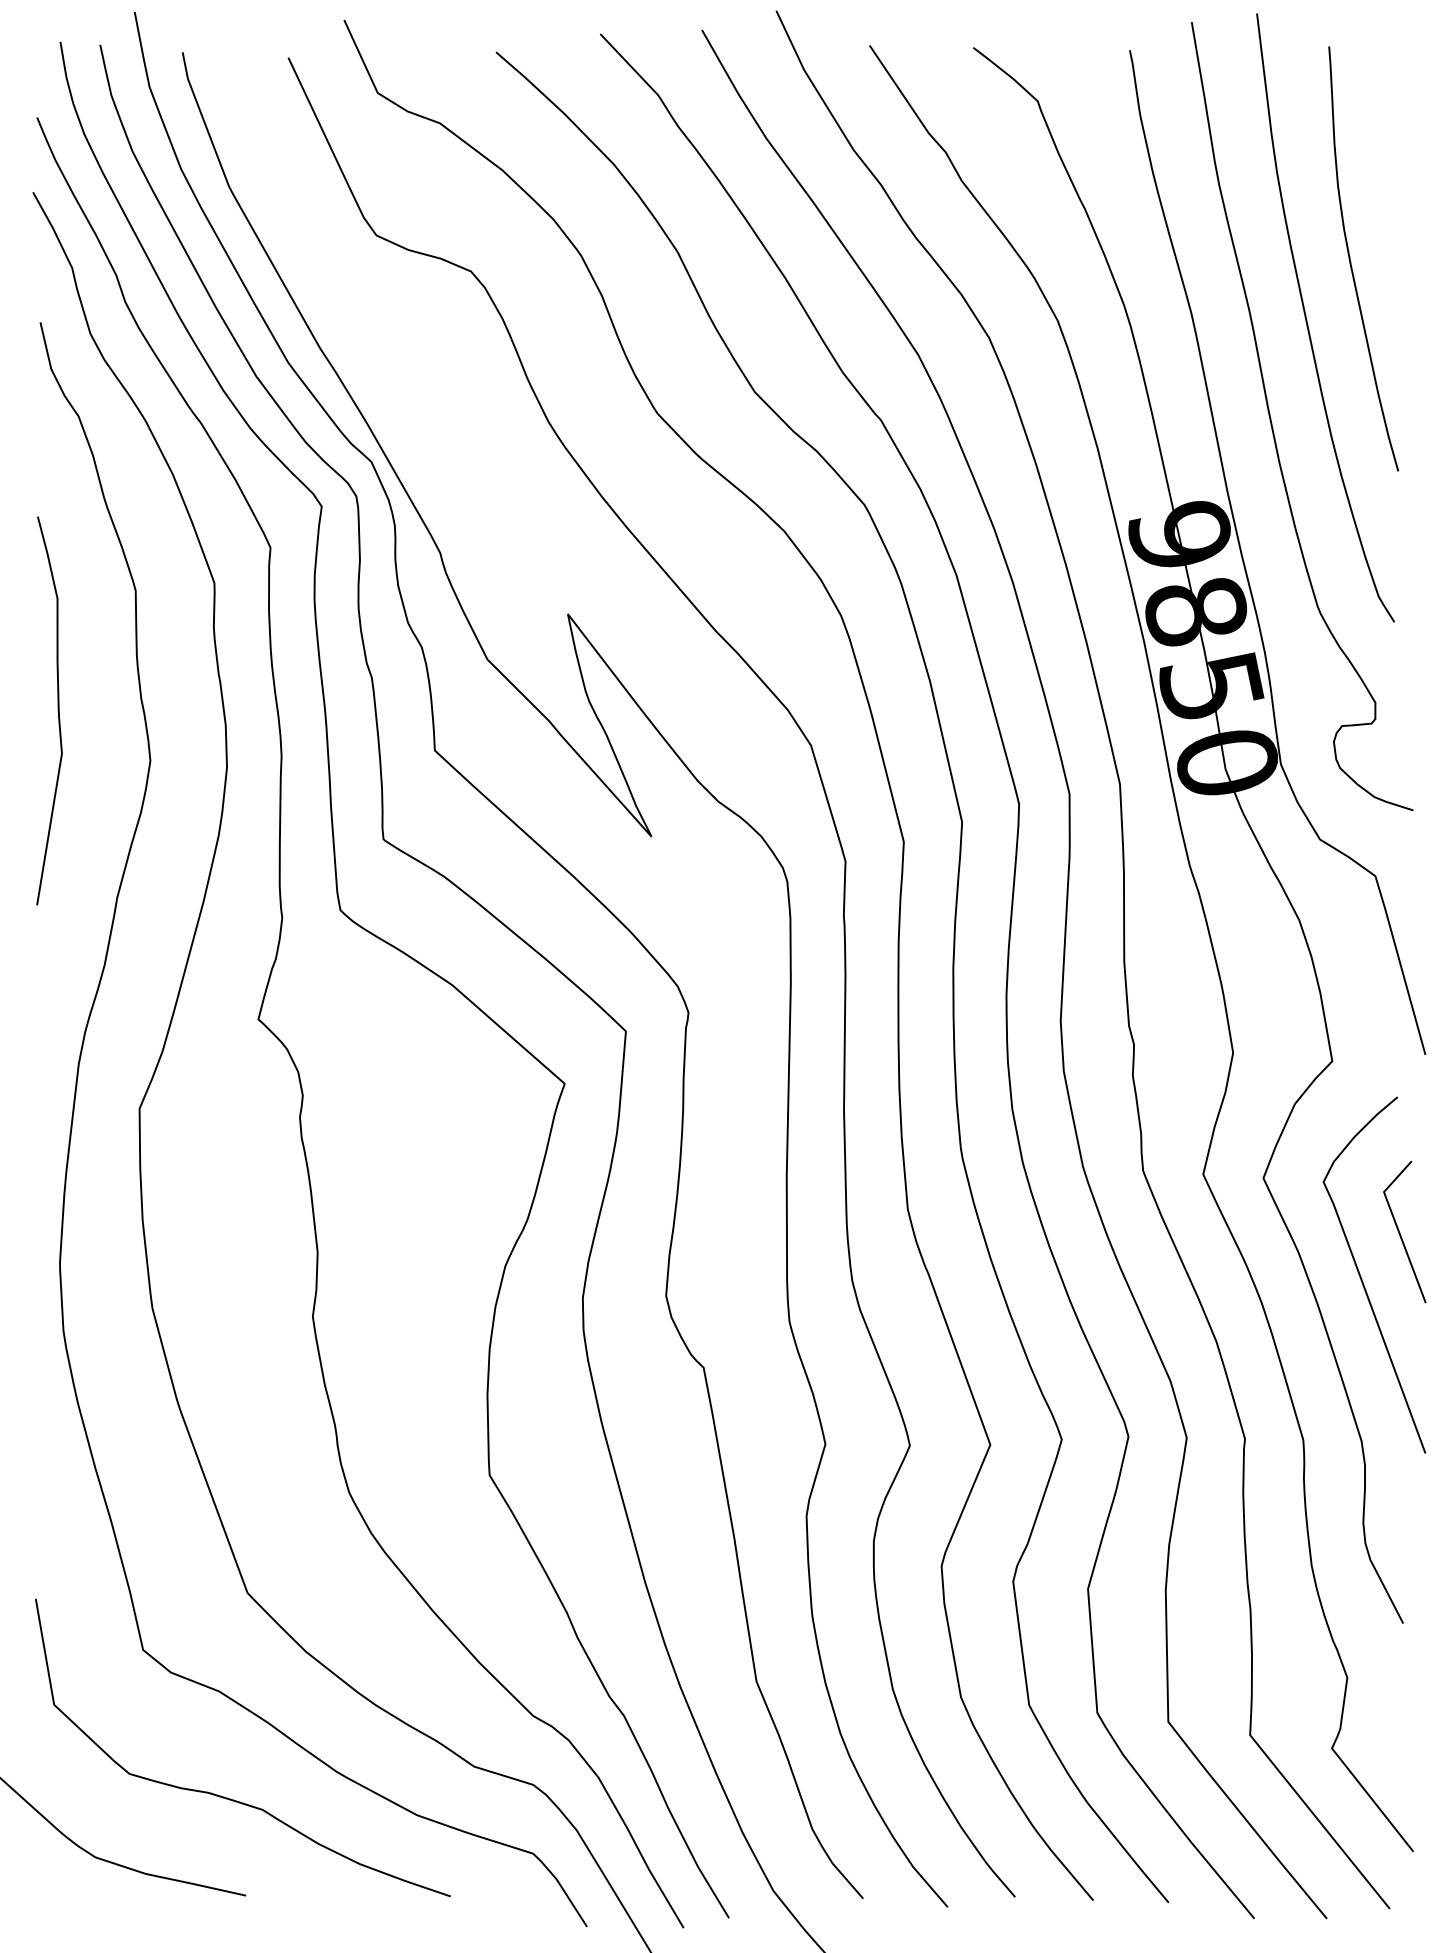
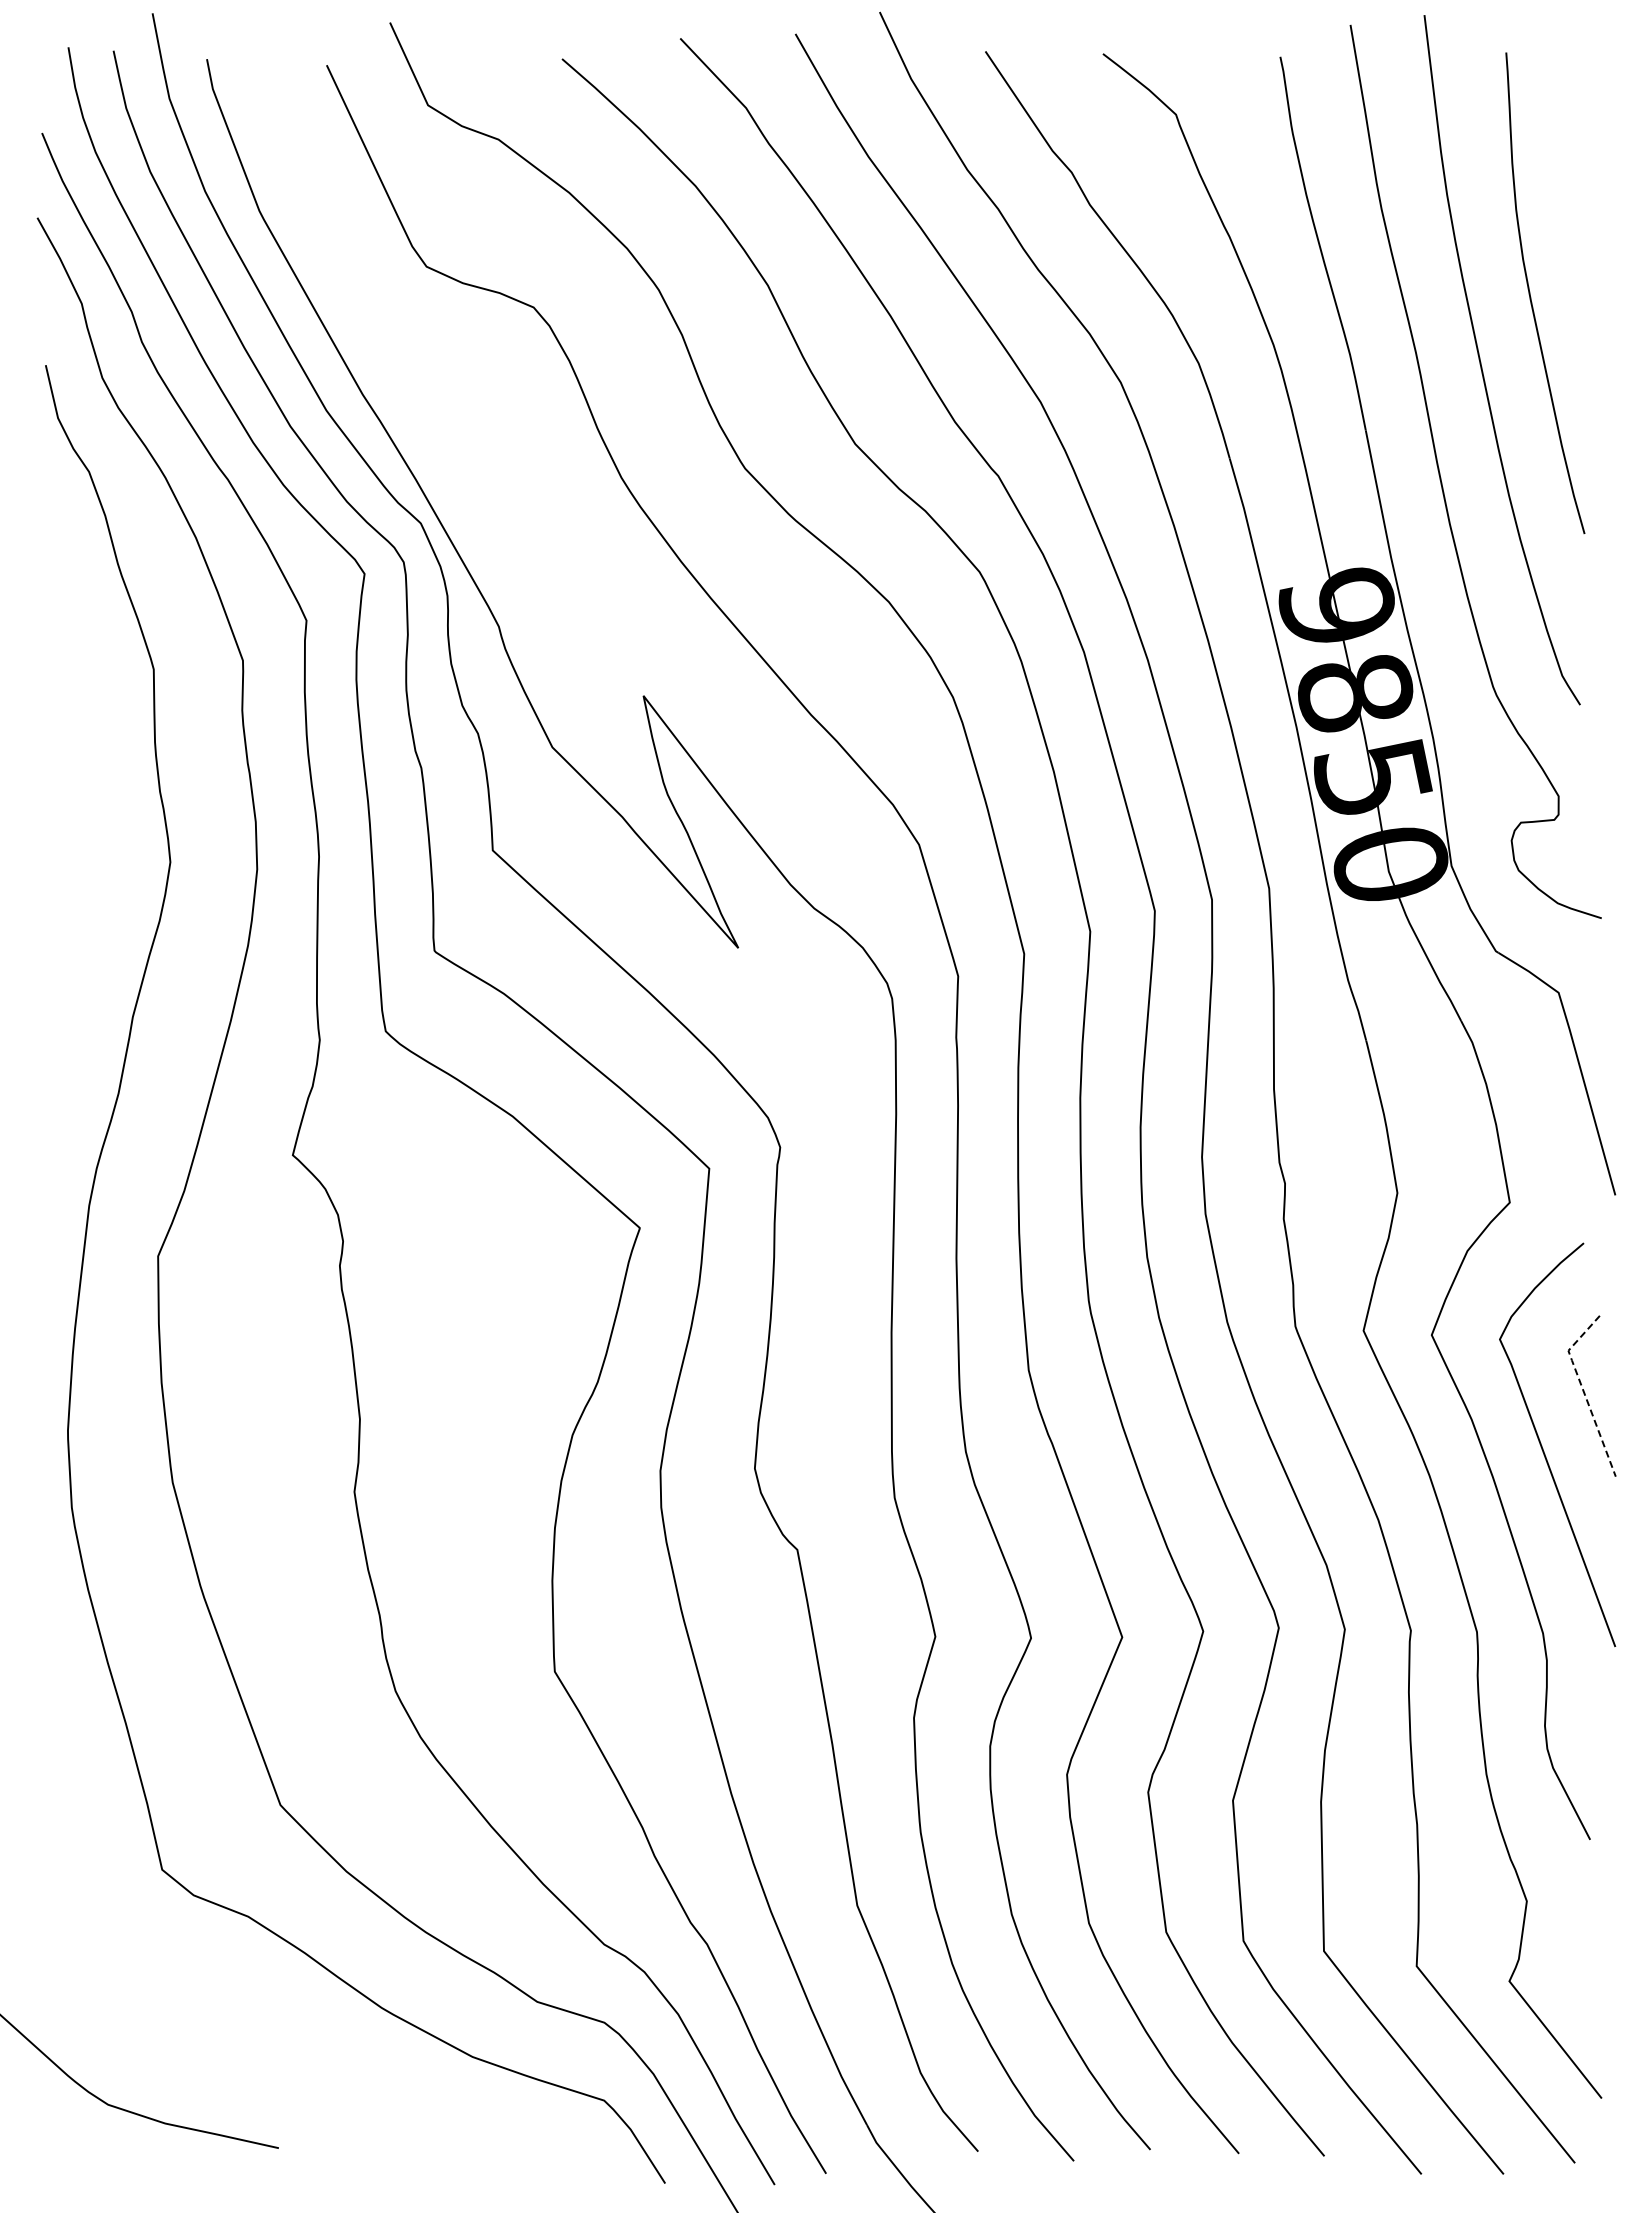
curve: (57, 710) -> (65, 805), removed
line: (1397, 1227) -> (1583, 1390), solid -> dashed
curve: (229, 1798) -> (259, 2037), removed

